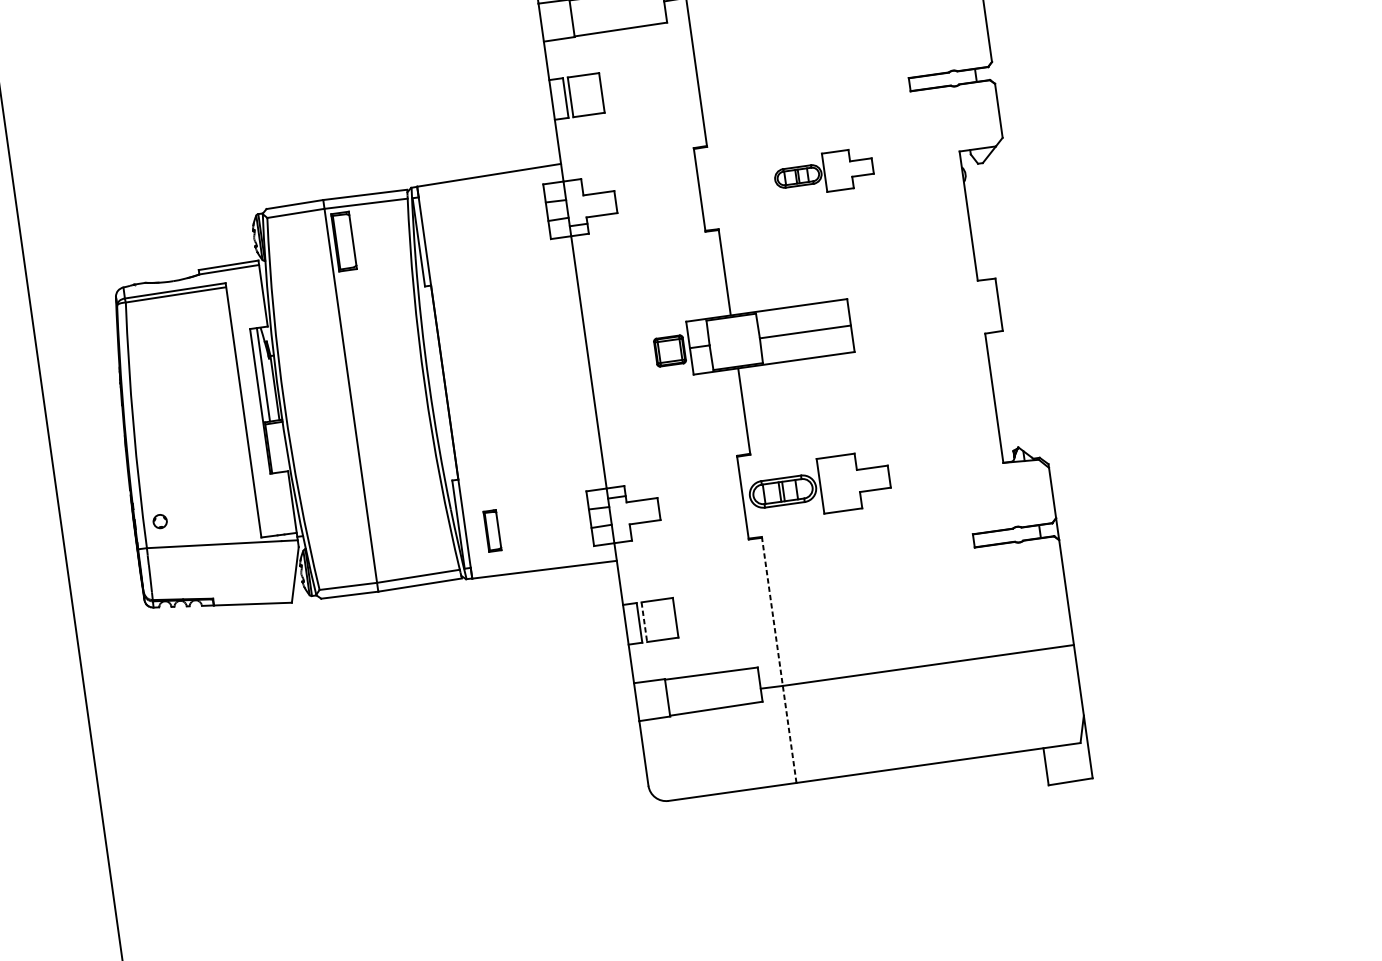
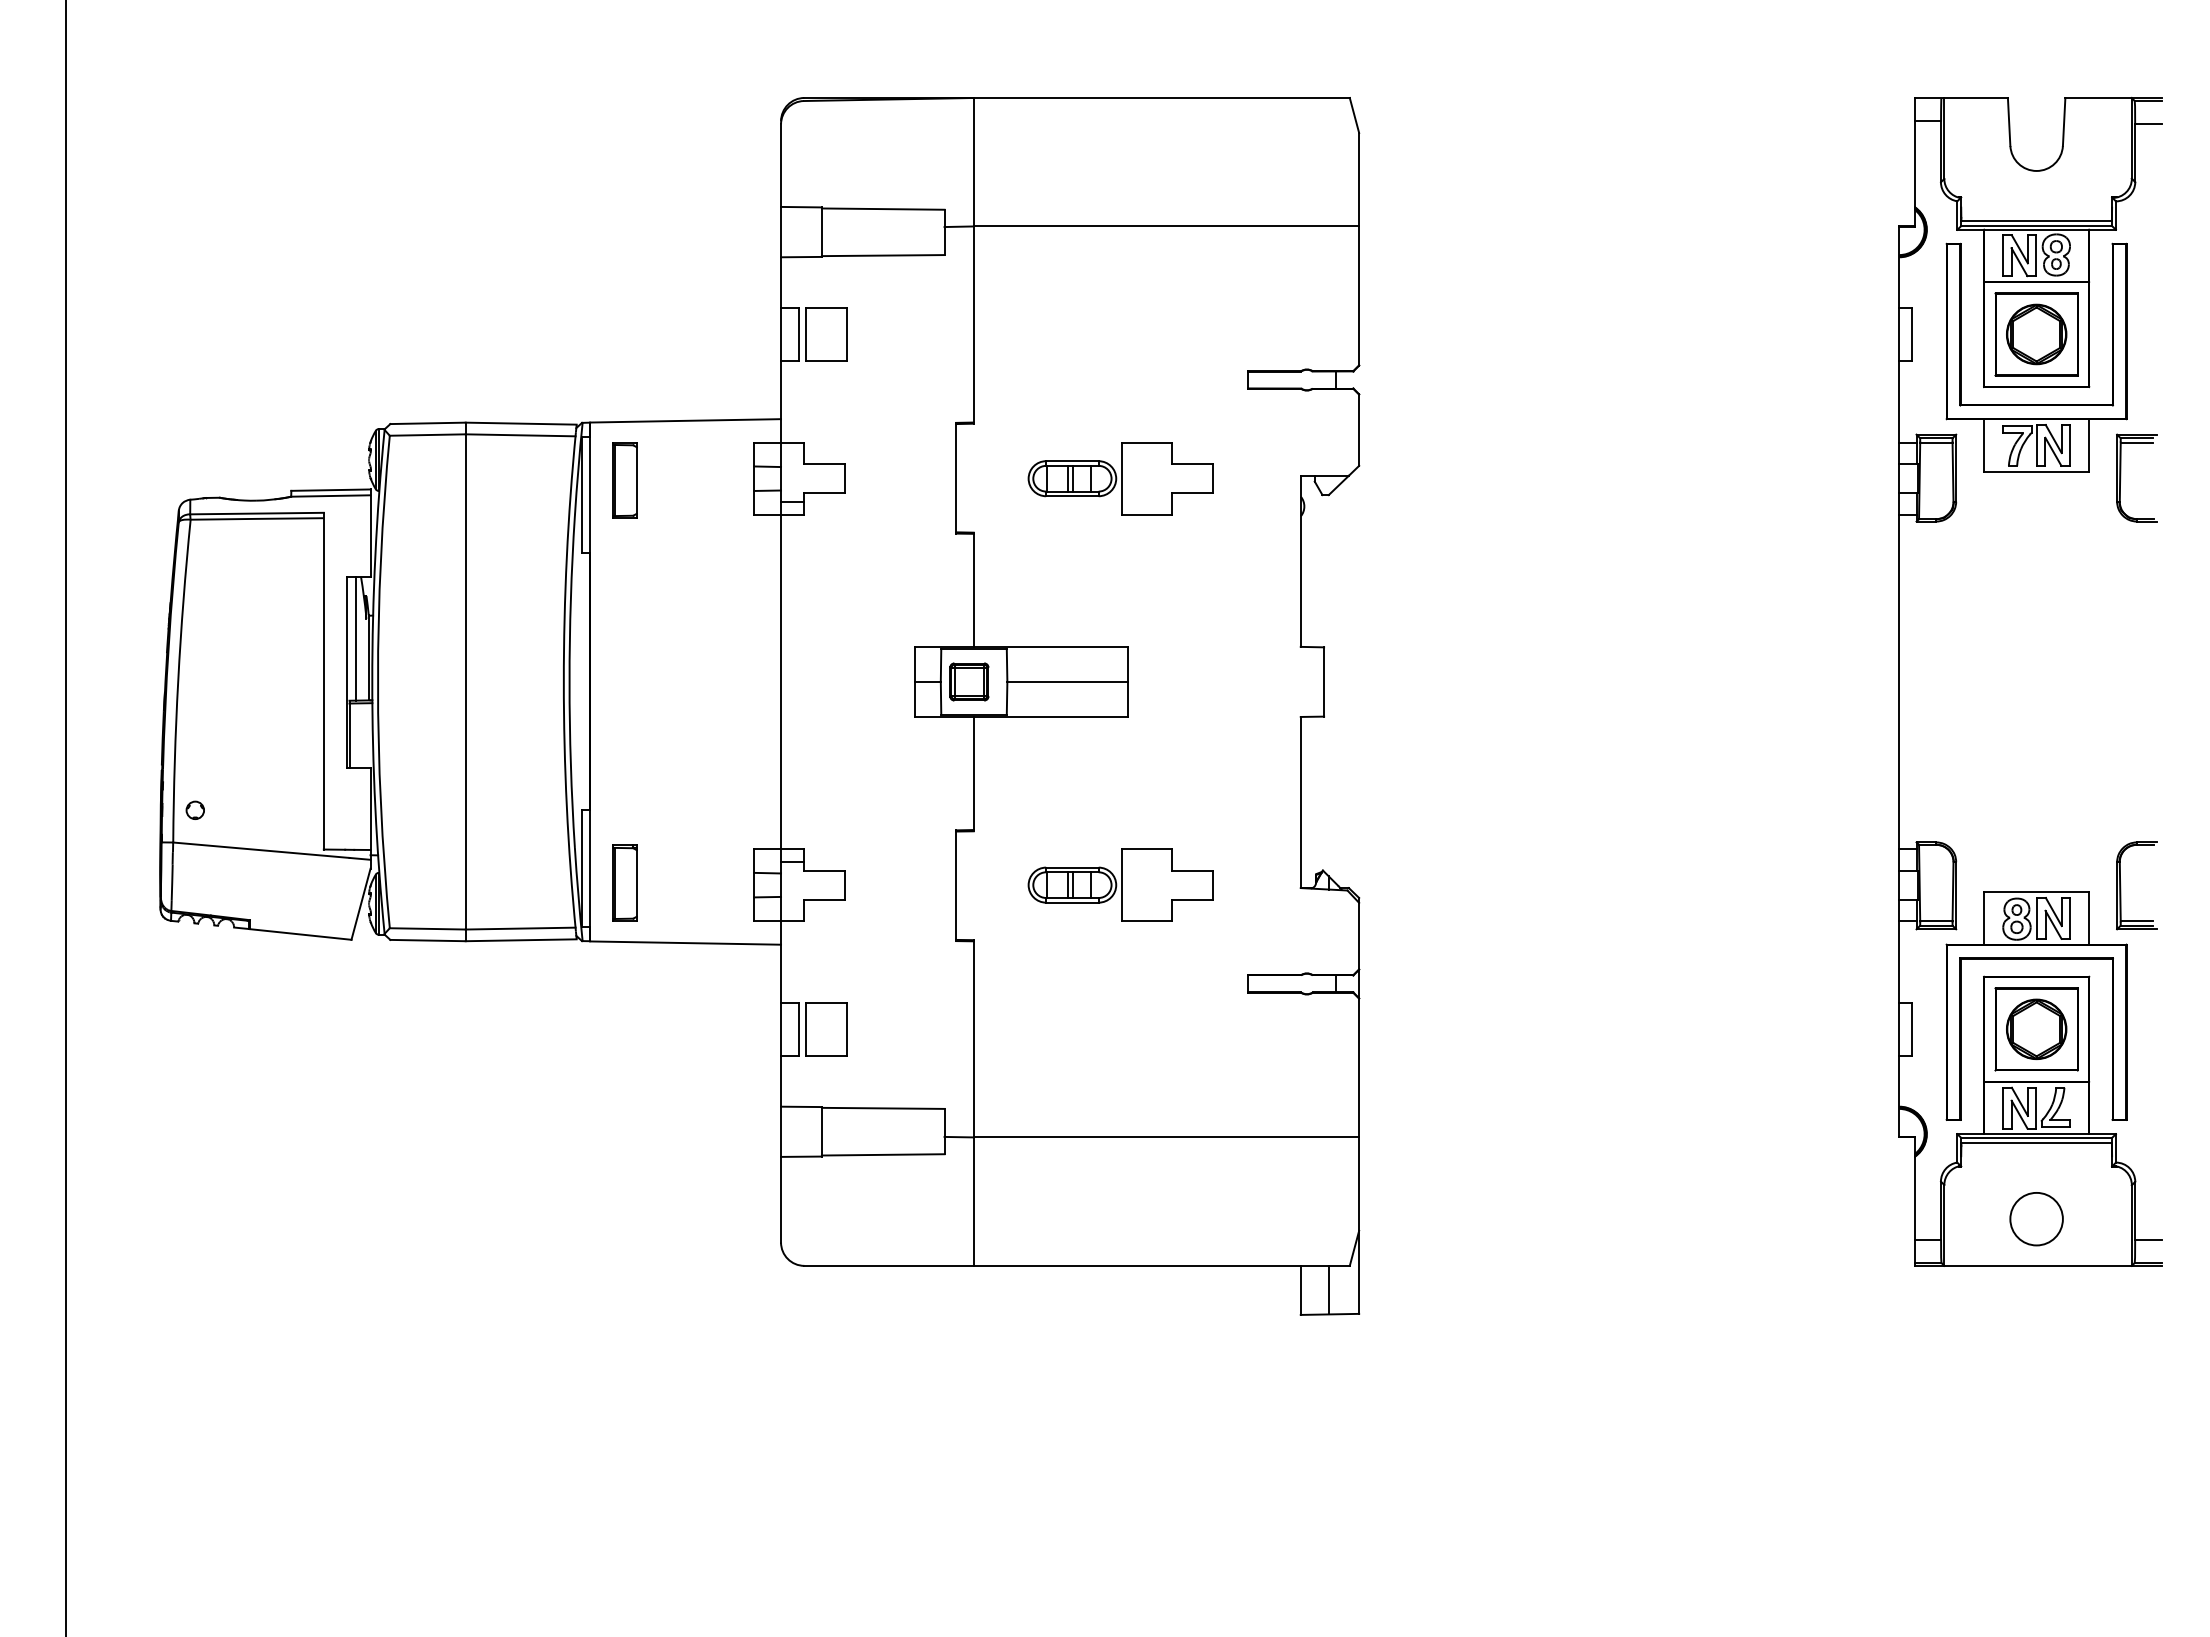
part: (823, 172) -> (1120, 478), size x1.43
part: (343, 241) -> (624, 480), moved
part: (670, 350) -> (969, 681), moved
part: (819, 486) -> (1120, 884), moved
part: (492, 530) -> (624, 882), size x1.43
line: (644, 622) -> (805, 1029), dashed -> solid
line: (779, 660) -> (973, 1103), dashed -> solid
line: (1066, 763) -> (1328, 1289), added

